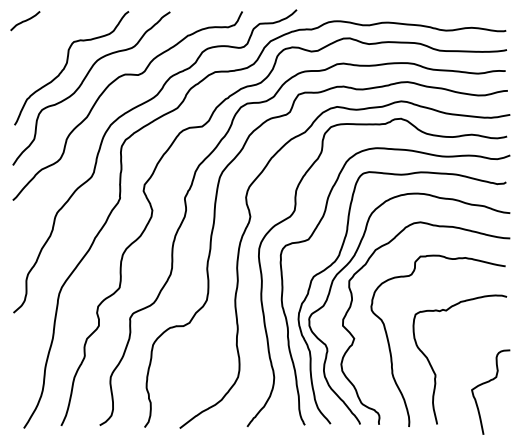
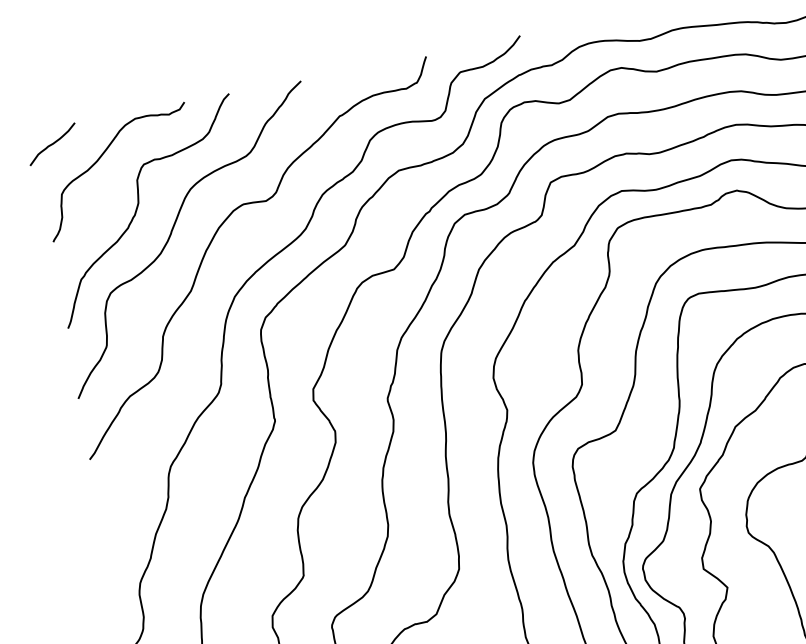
curve: (50, 34) -> (100, 159), added

